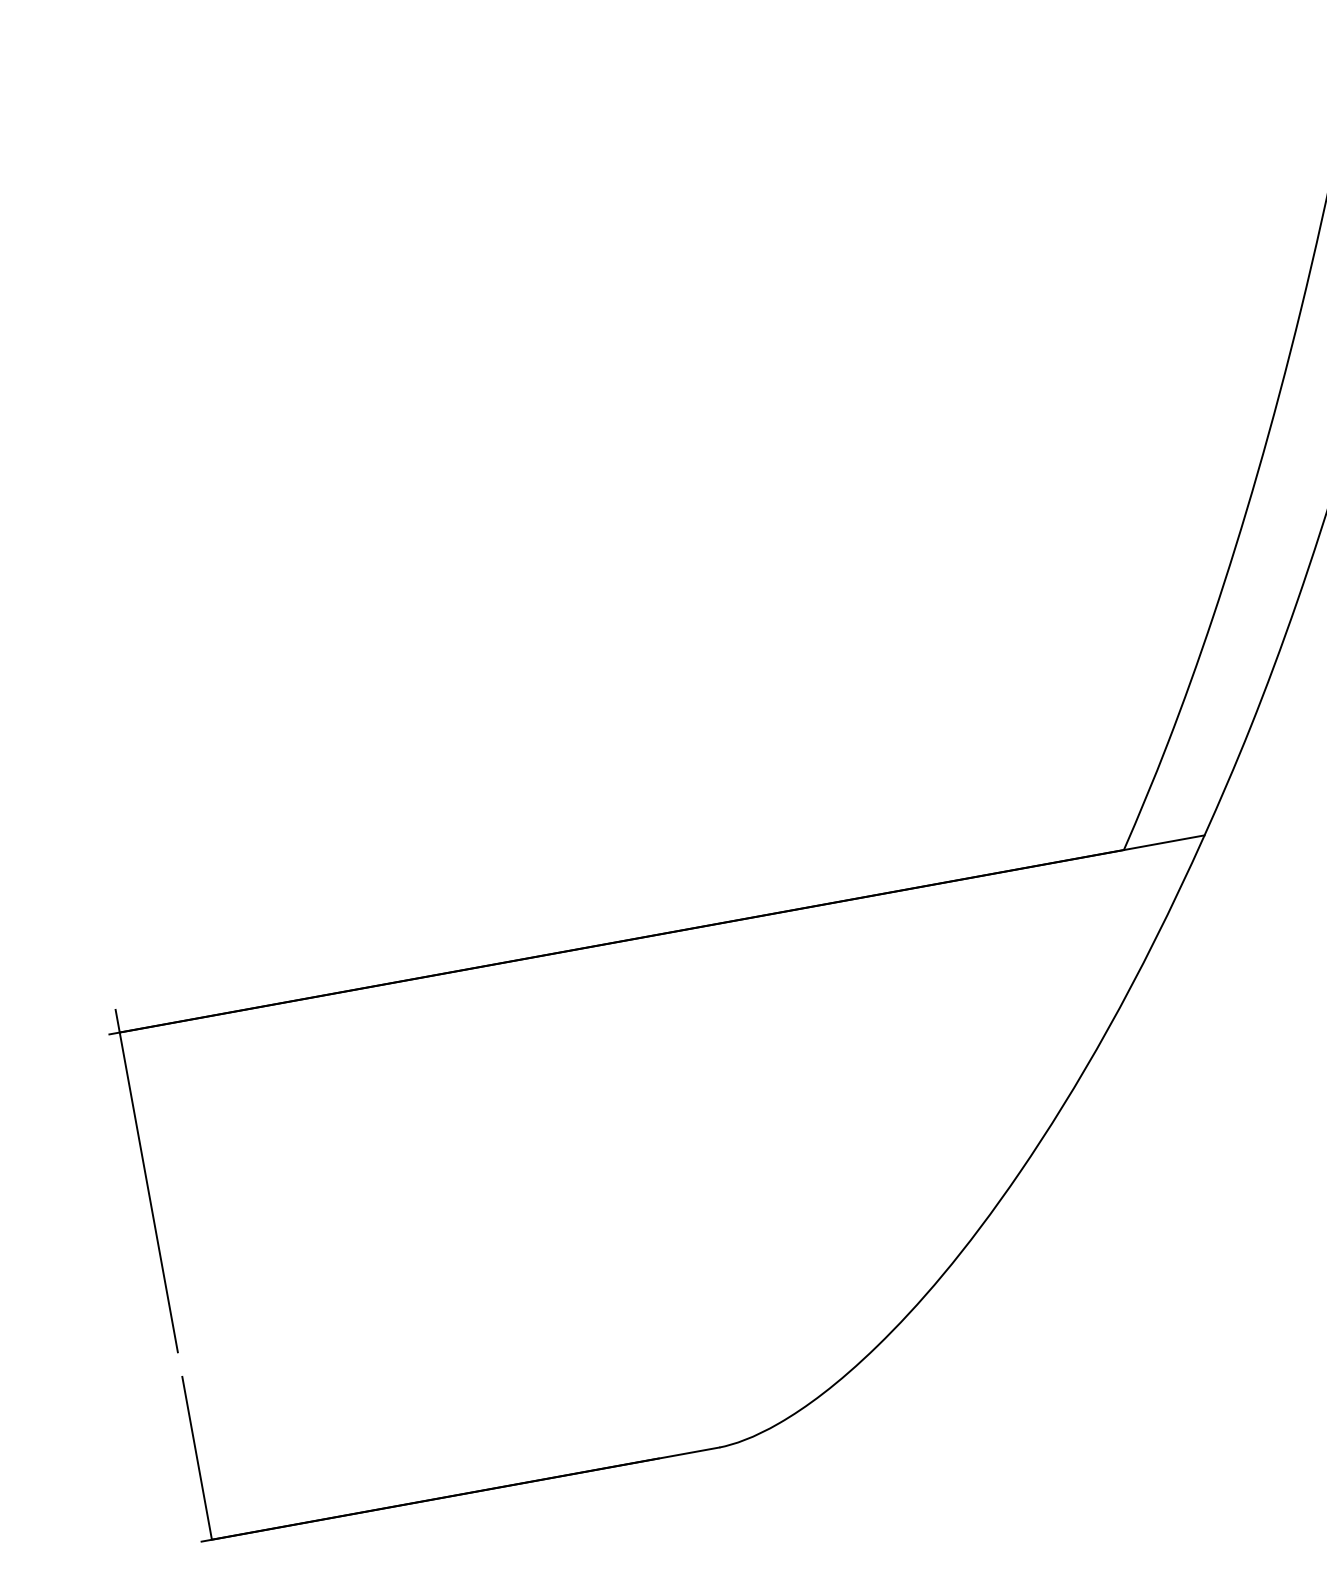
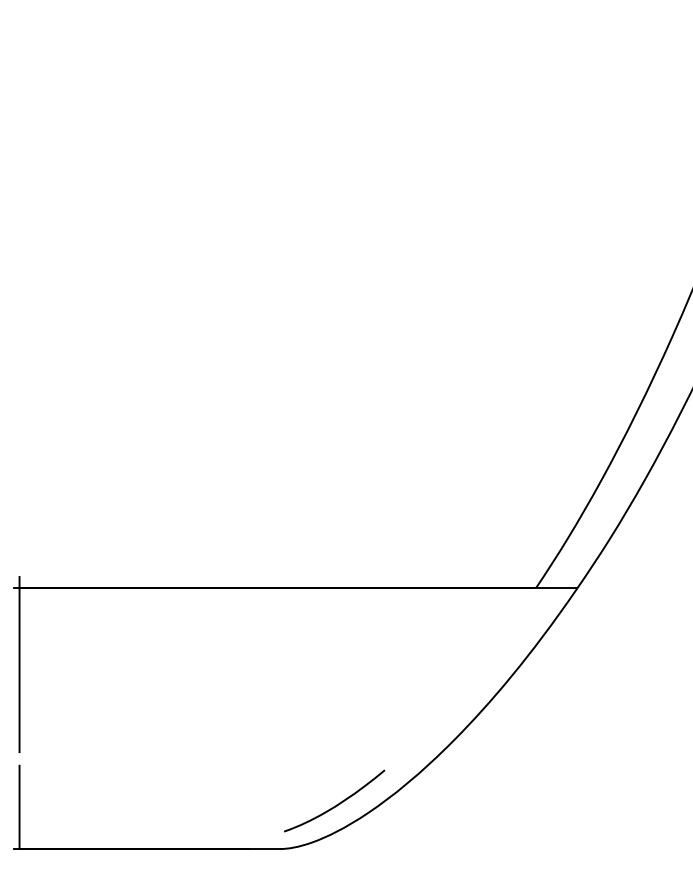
curve: (812, 1341) -> (336, 804), added

